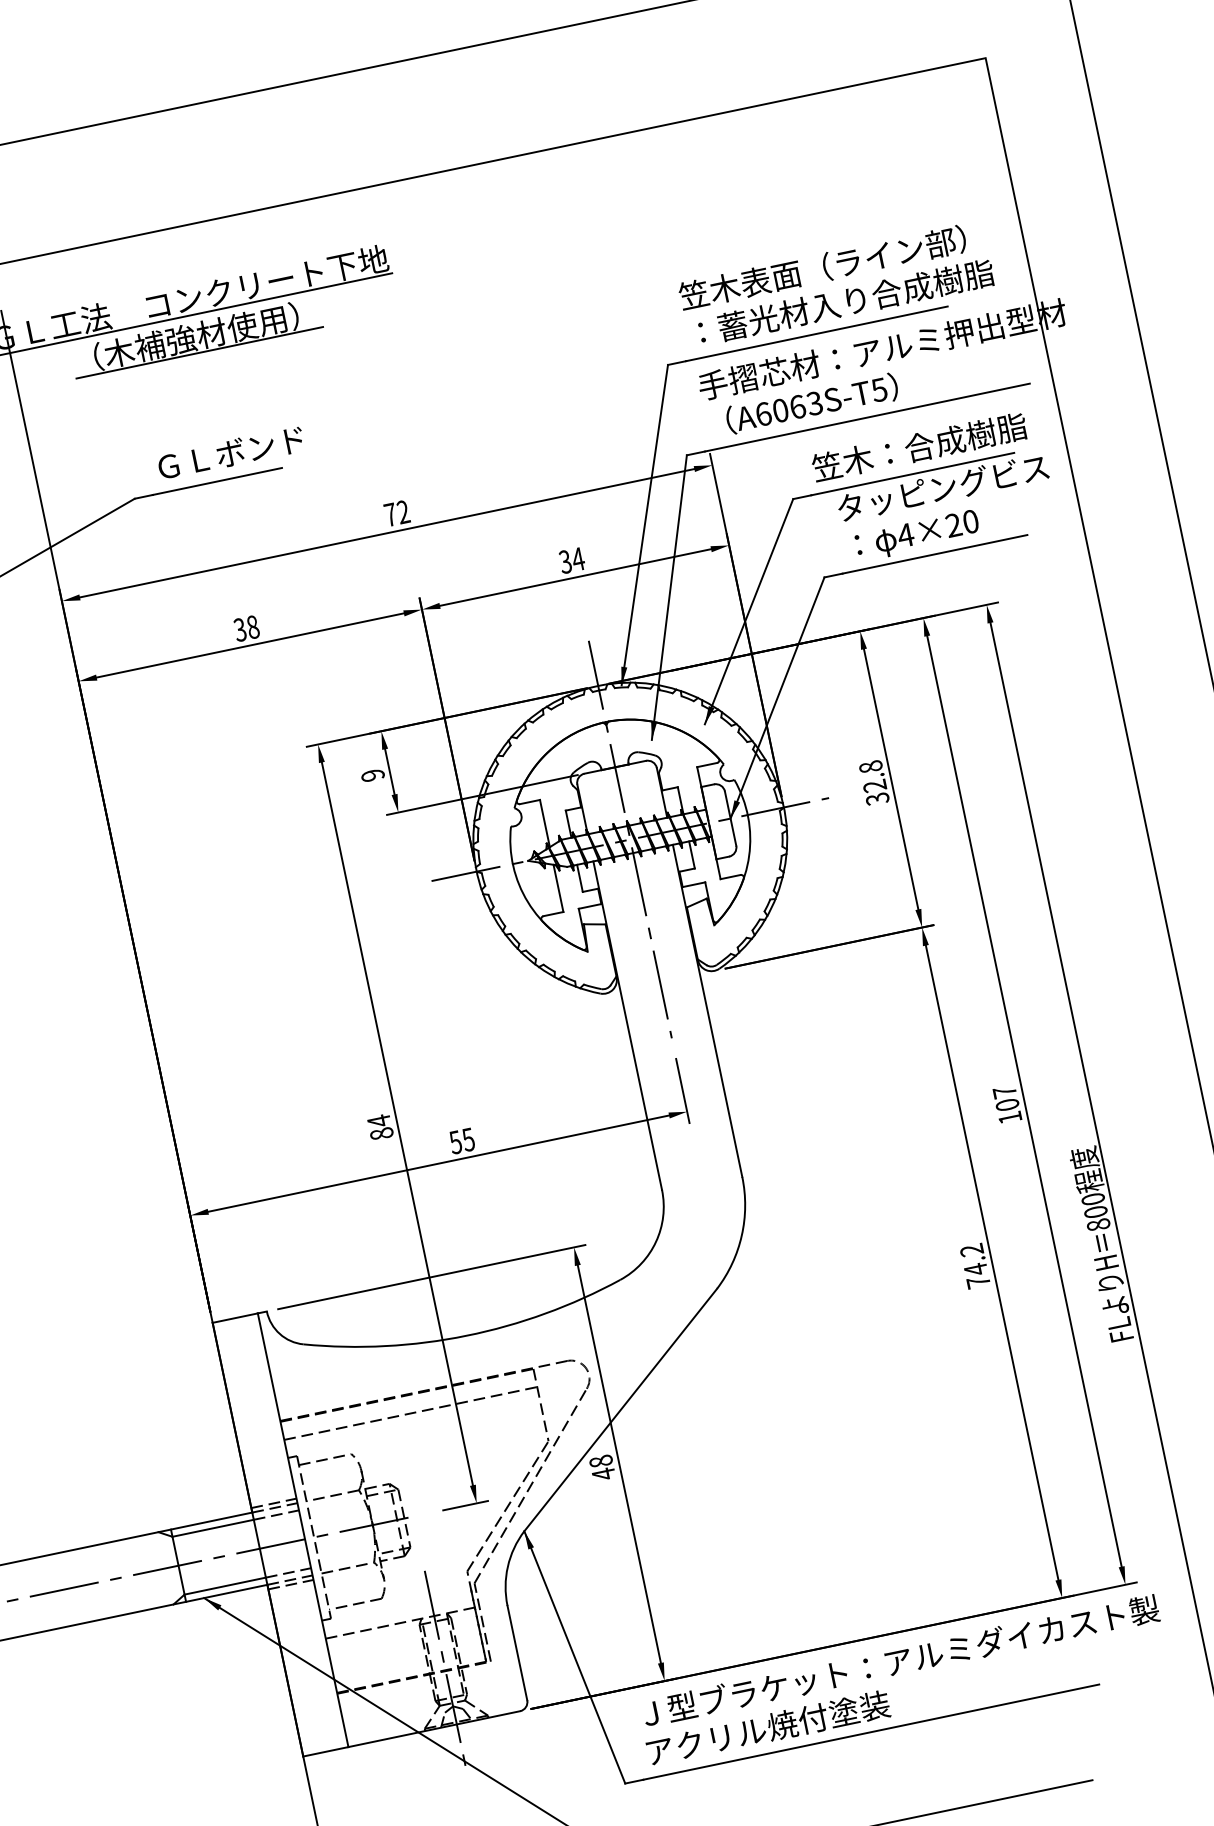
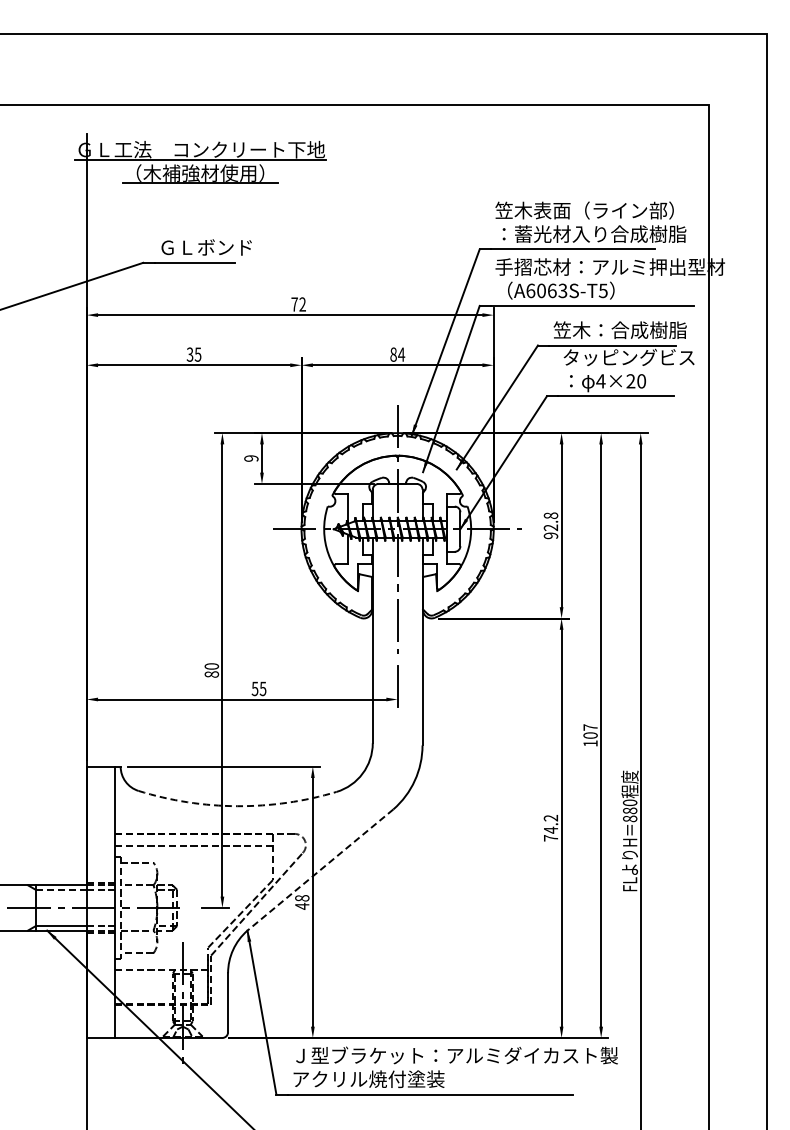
text: (565, 561) -> (393, 354), 34 -> 84
text: (252, 627) -> (197, 354), 38 -> 35
text: (878, 798) -> (551, 535), 32.8 -> 92.8
text: (378, 1121) -> (211, 666), 84 -> 80
text: (1096, 1211) -> (630, 810), 800 -> 880
arc: (466, 1336) -> (237, 806), solid -> dashed
line: (620, 1410) -> (320, 870), solid -> dashed
line: (213, 1527) -> (61, 889), solid -> dashed

